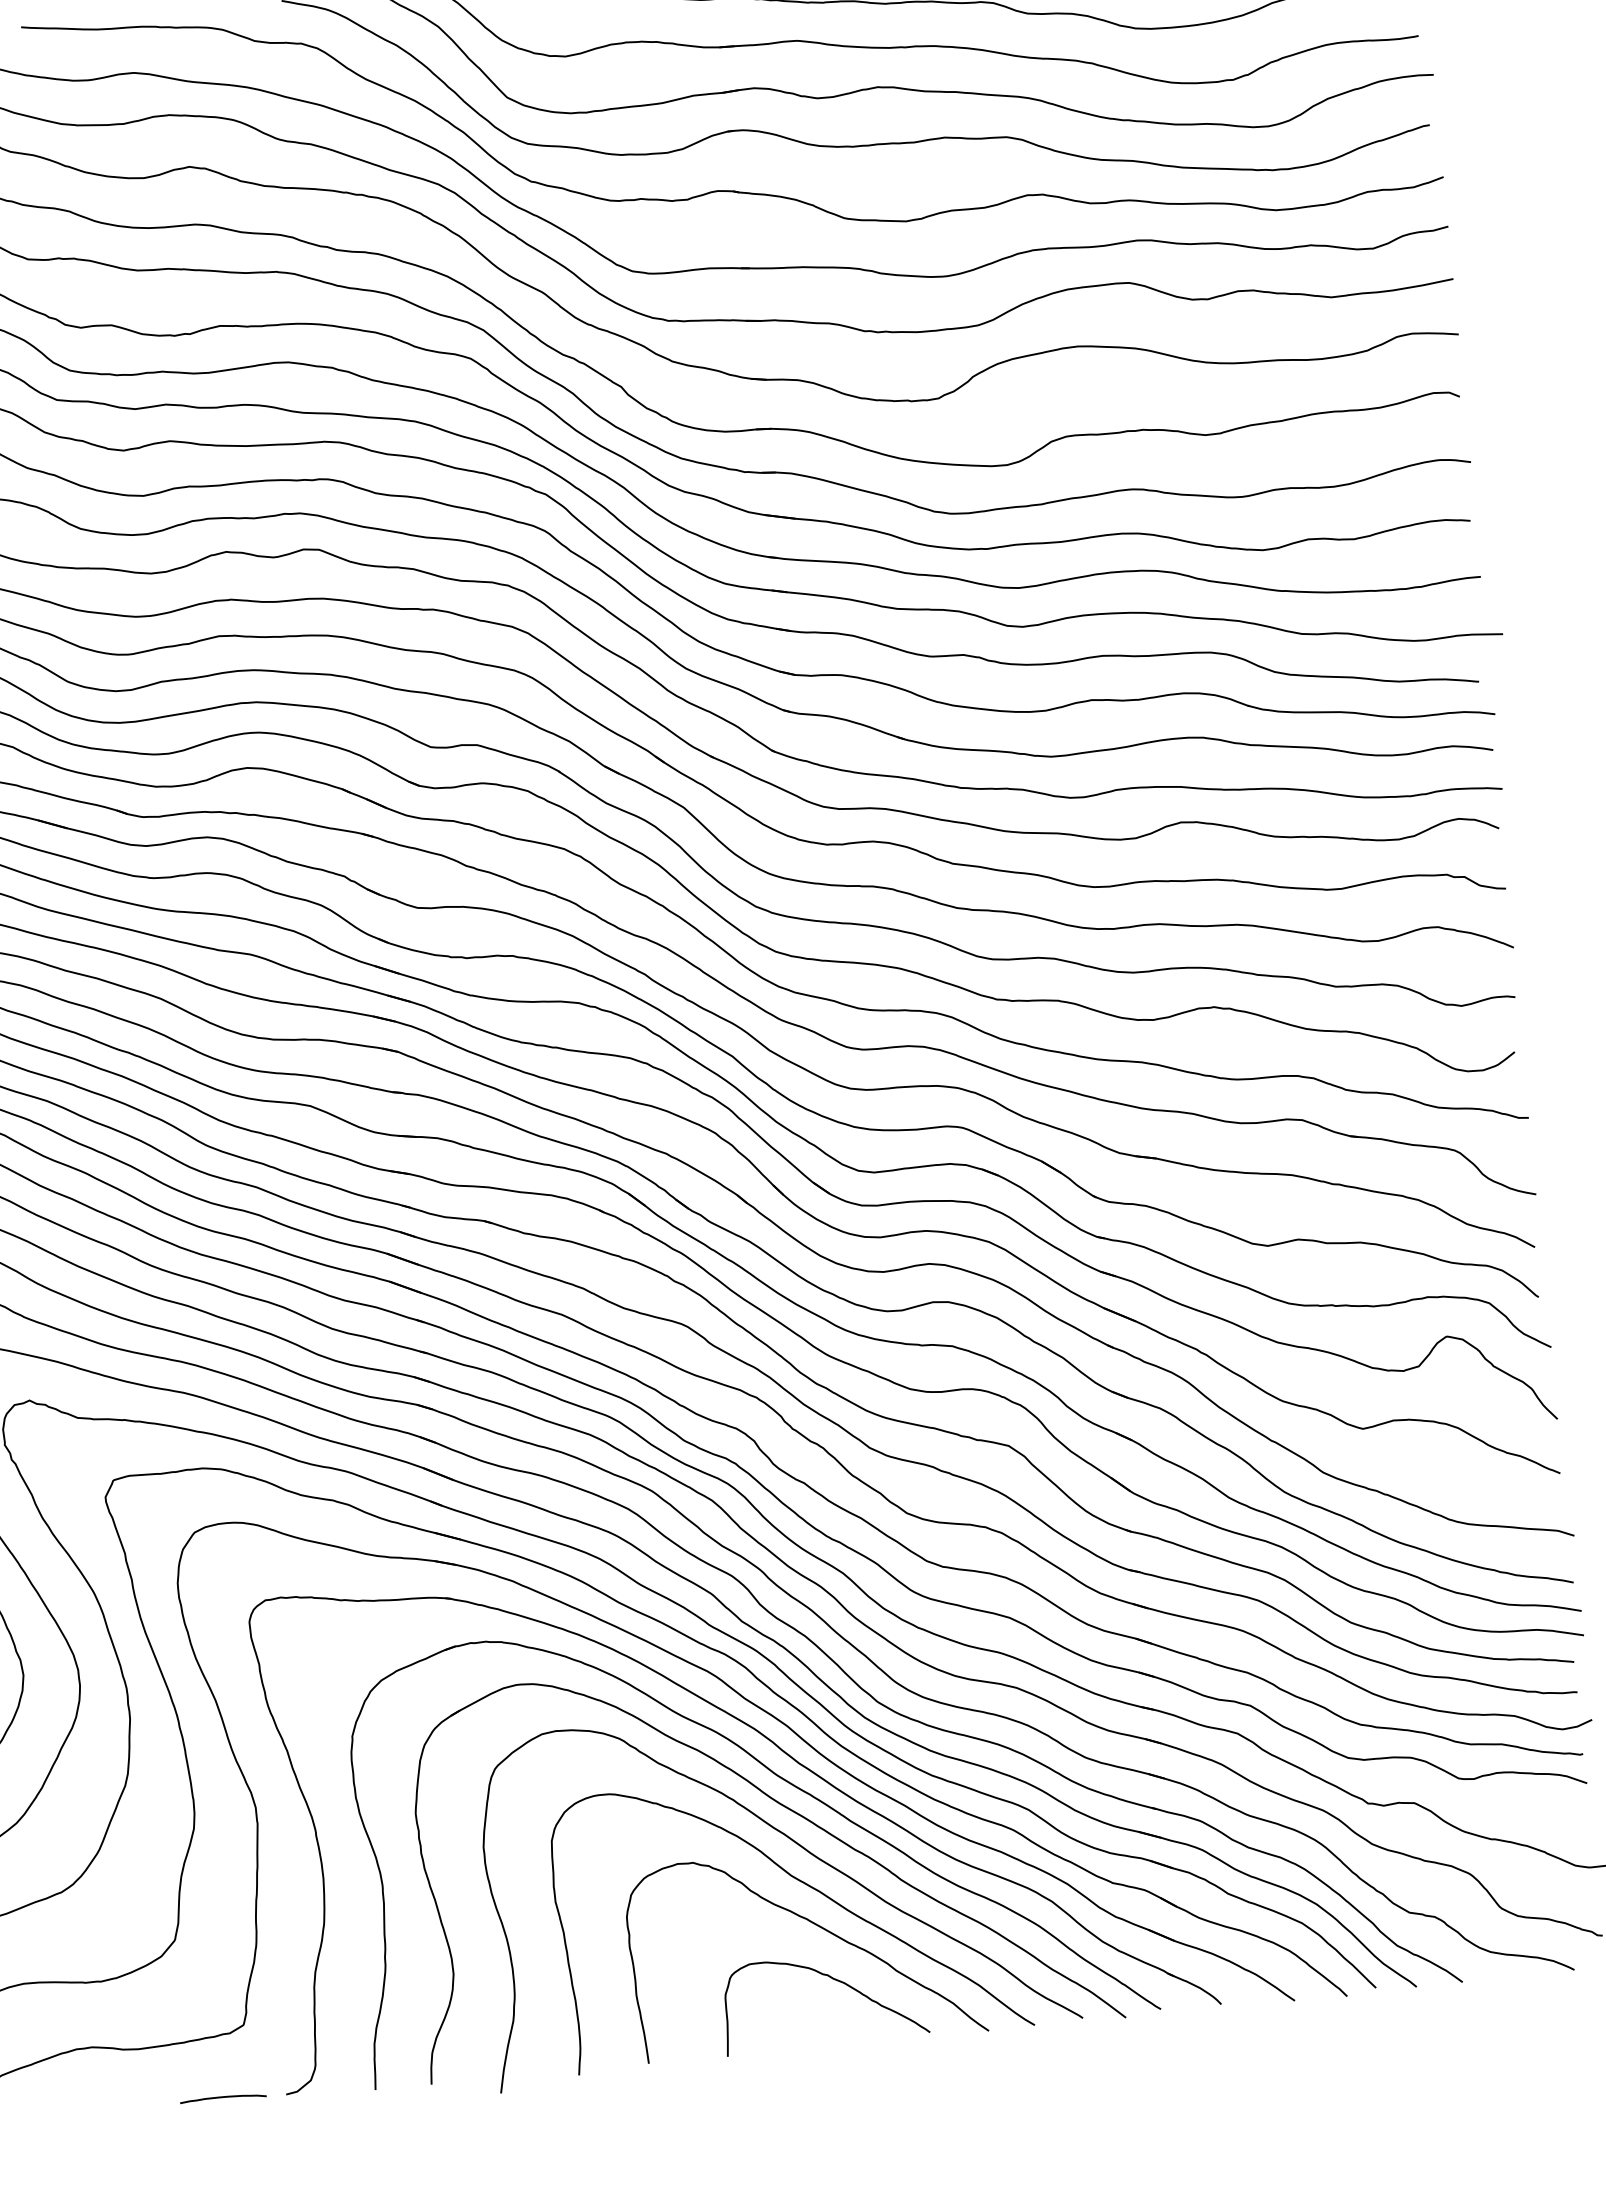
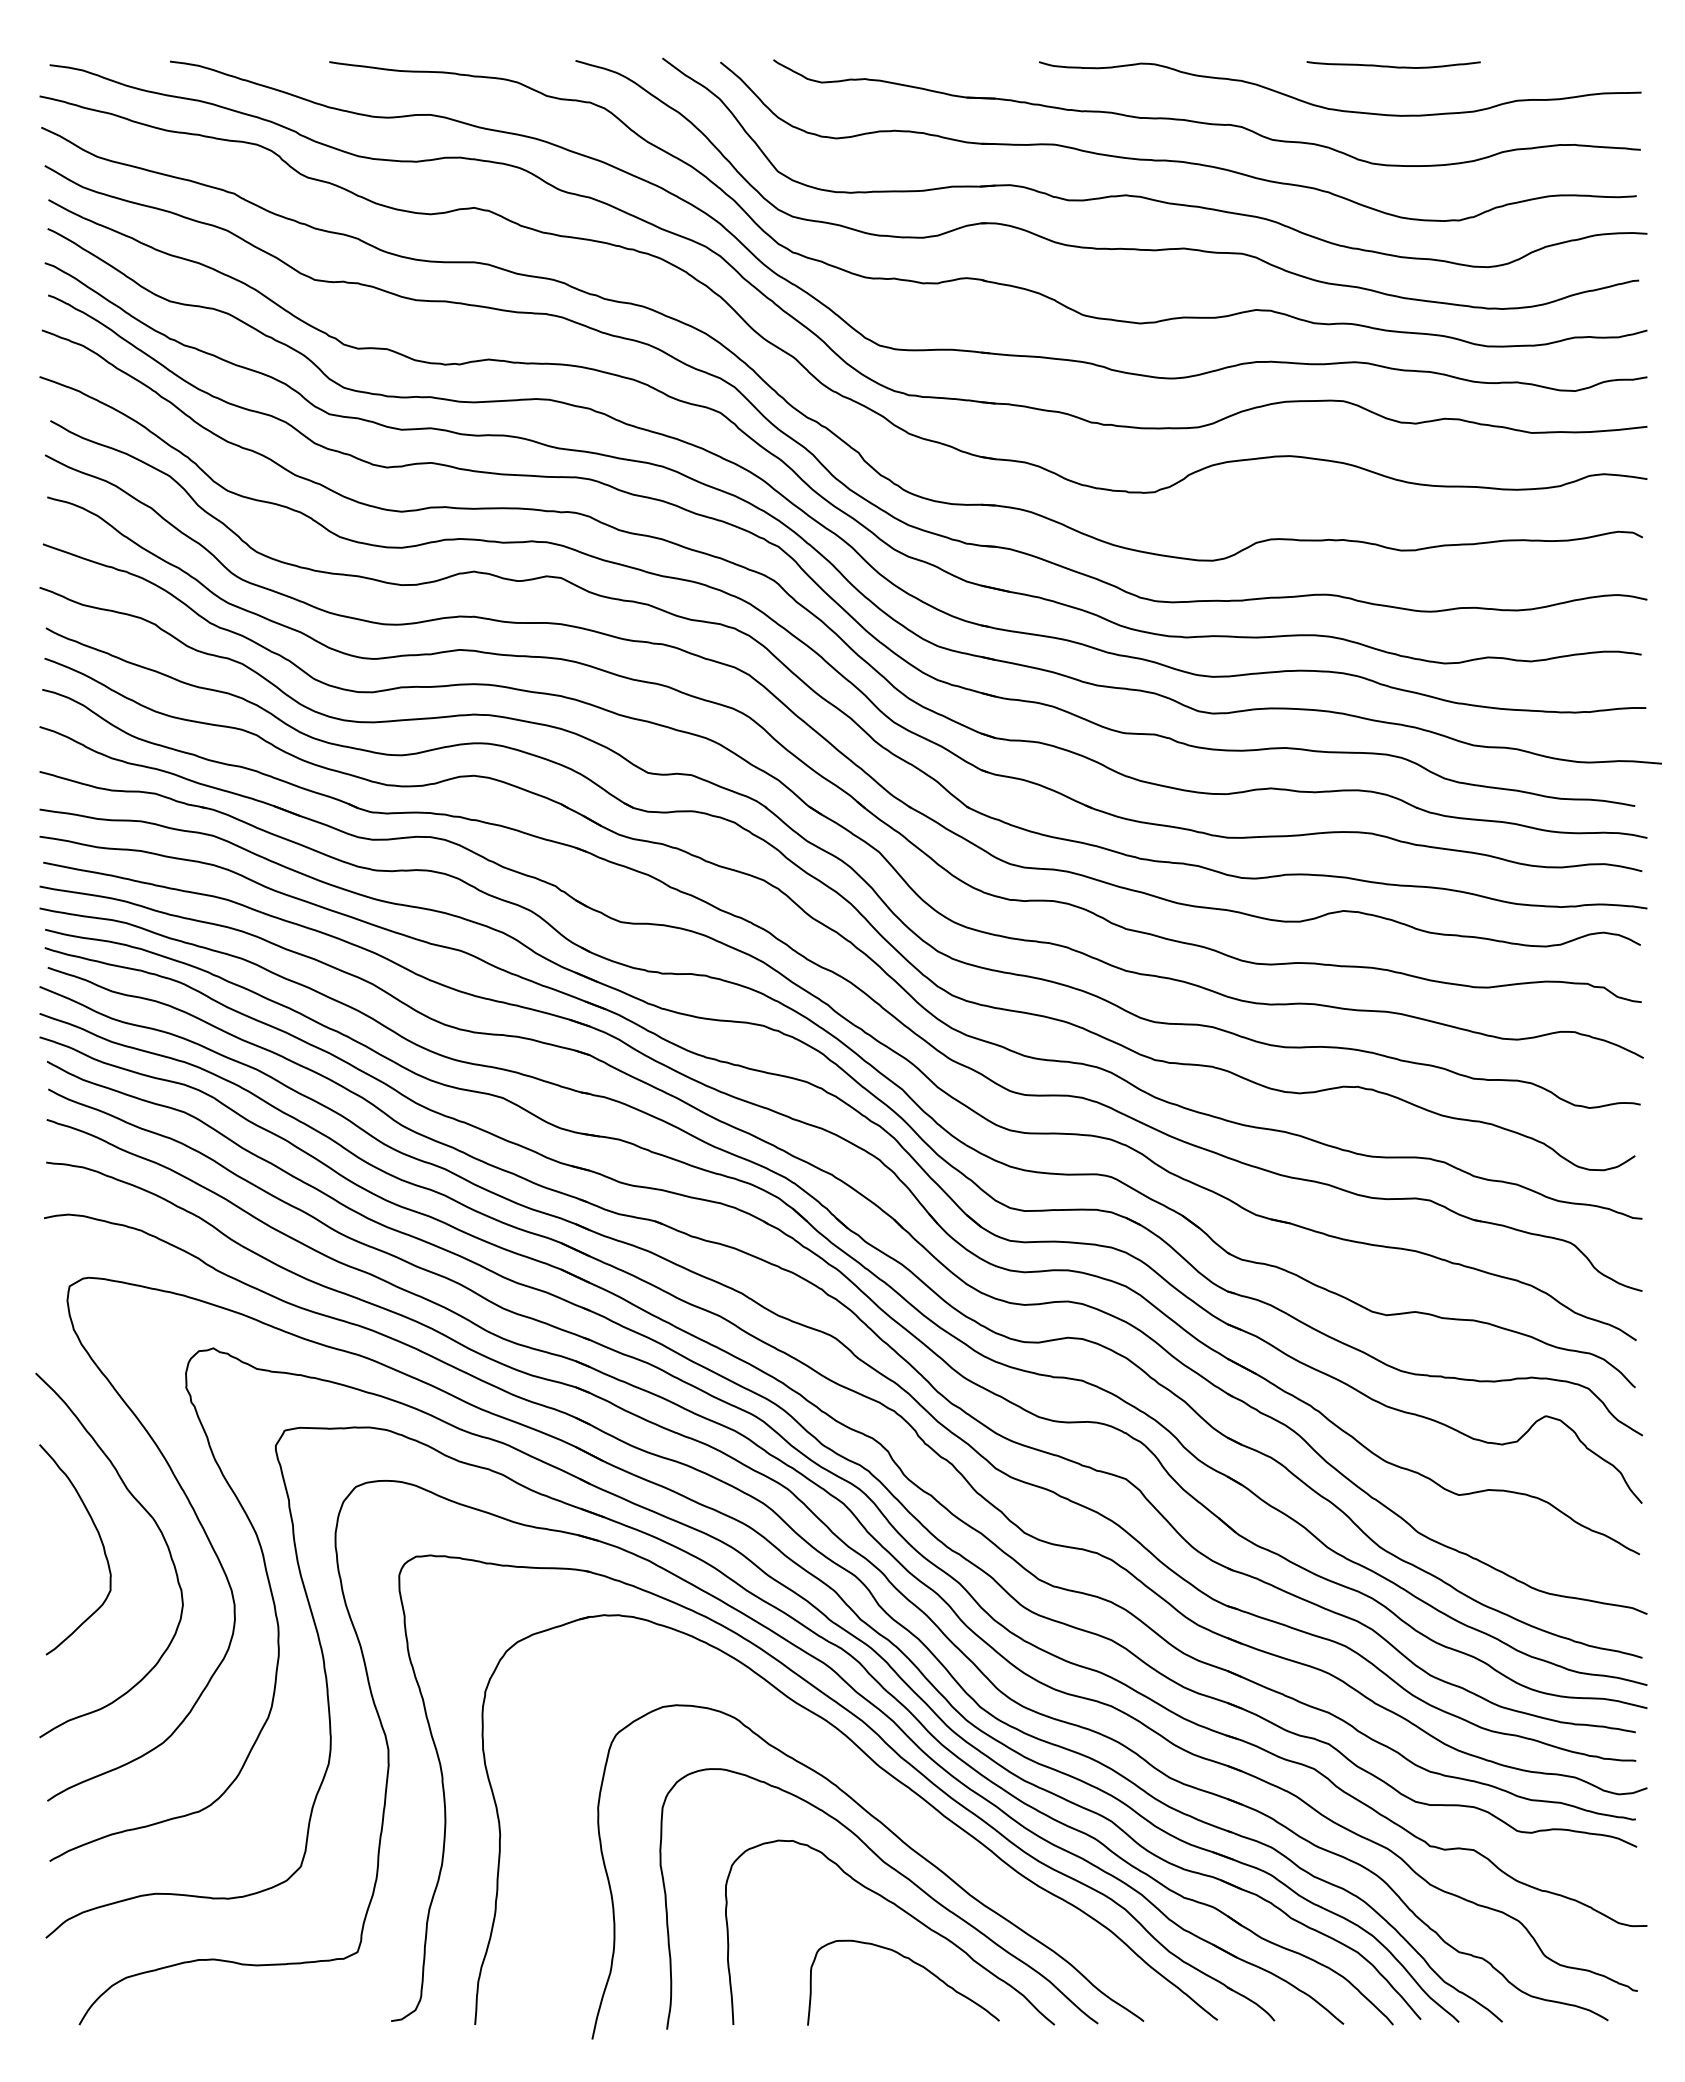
part: (789, 1810) -> (887, 1800), removed
curve: (222, 2097) -> (331, 2018), removed

